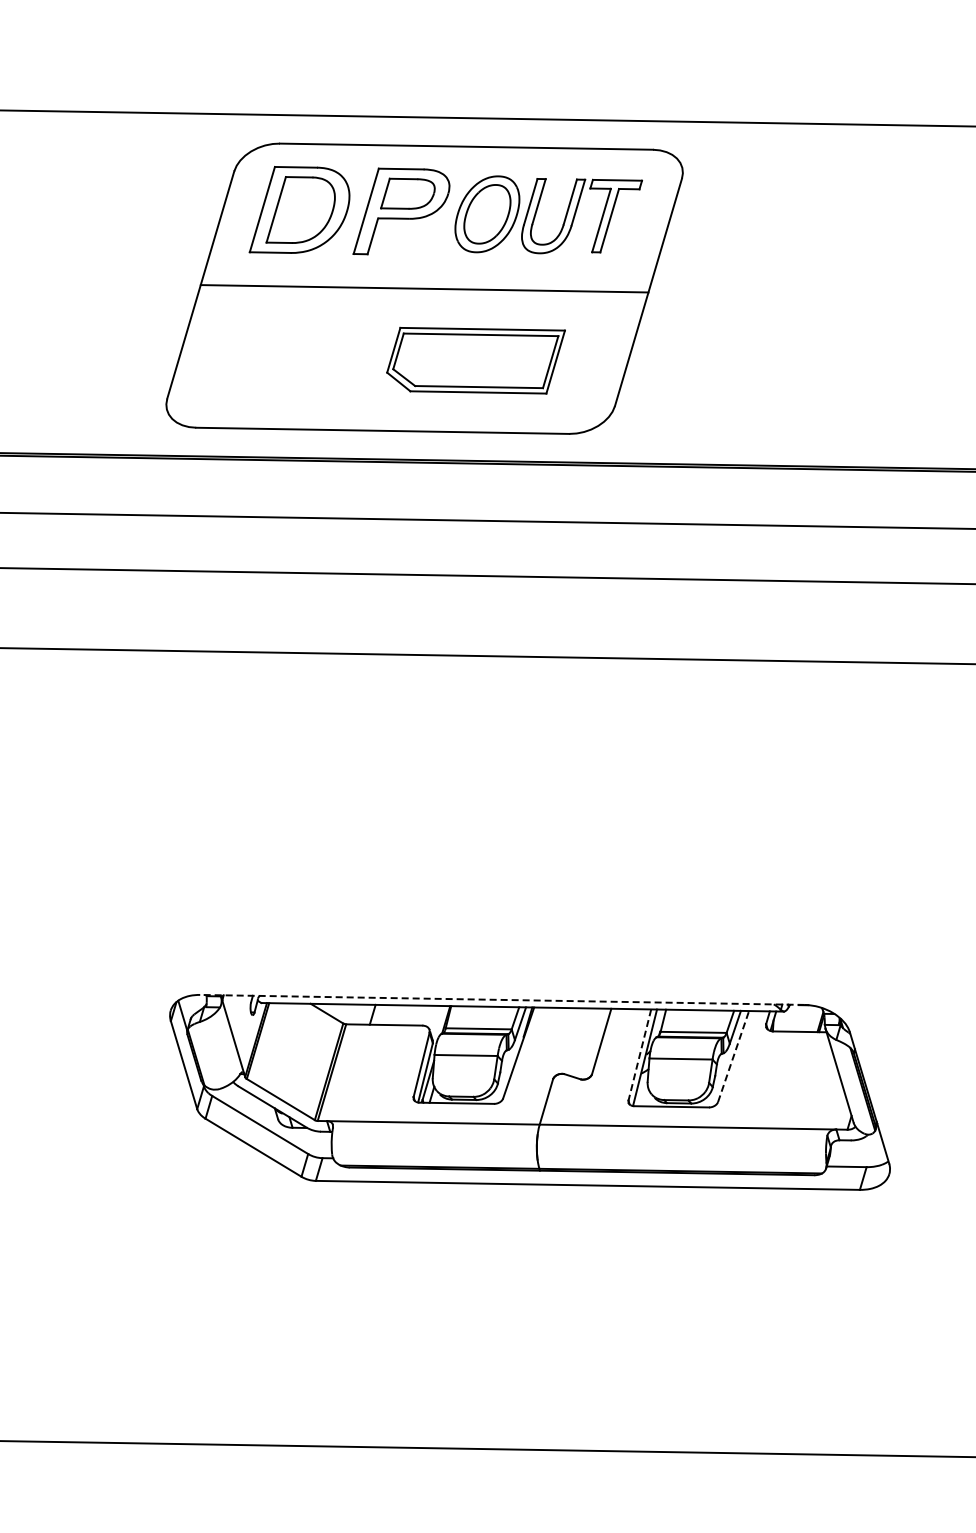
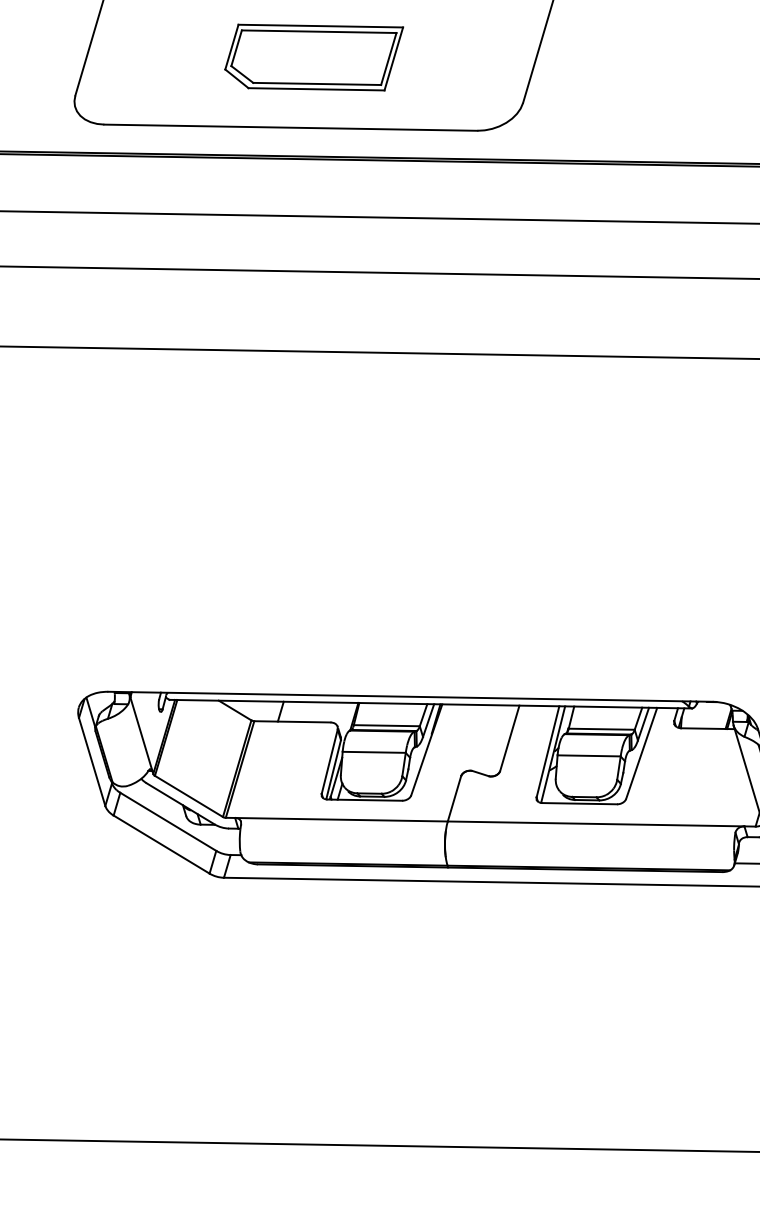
part: (475, 360) -> (313, 57), moved
line: (501, 999) -> (409, 696), dashed -> solid
line: (639, 1055) -> (547, 752), dashed -> solid
line: (733, 1056) -> (641, 753), dashed -> solid

